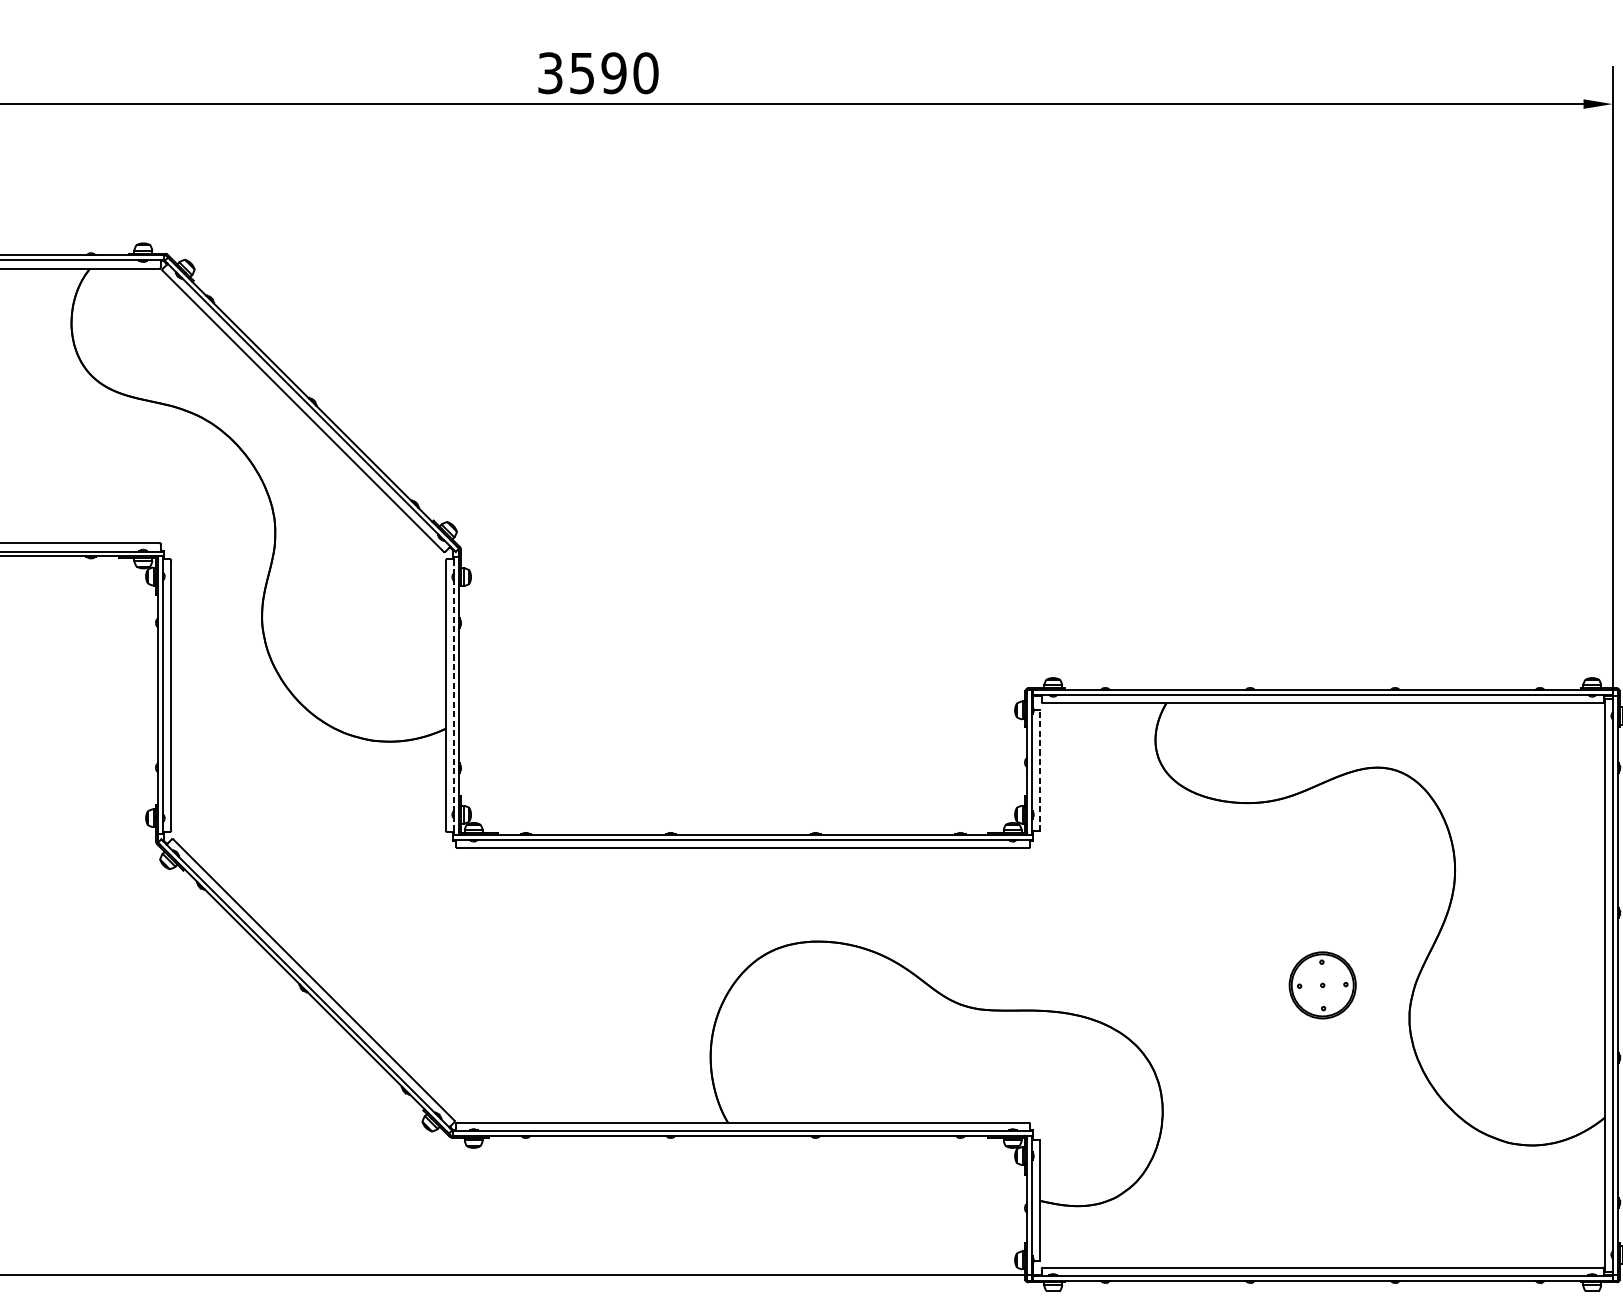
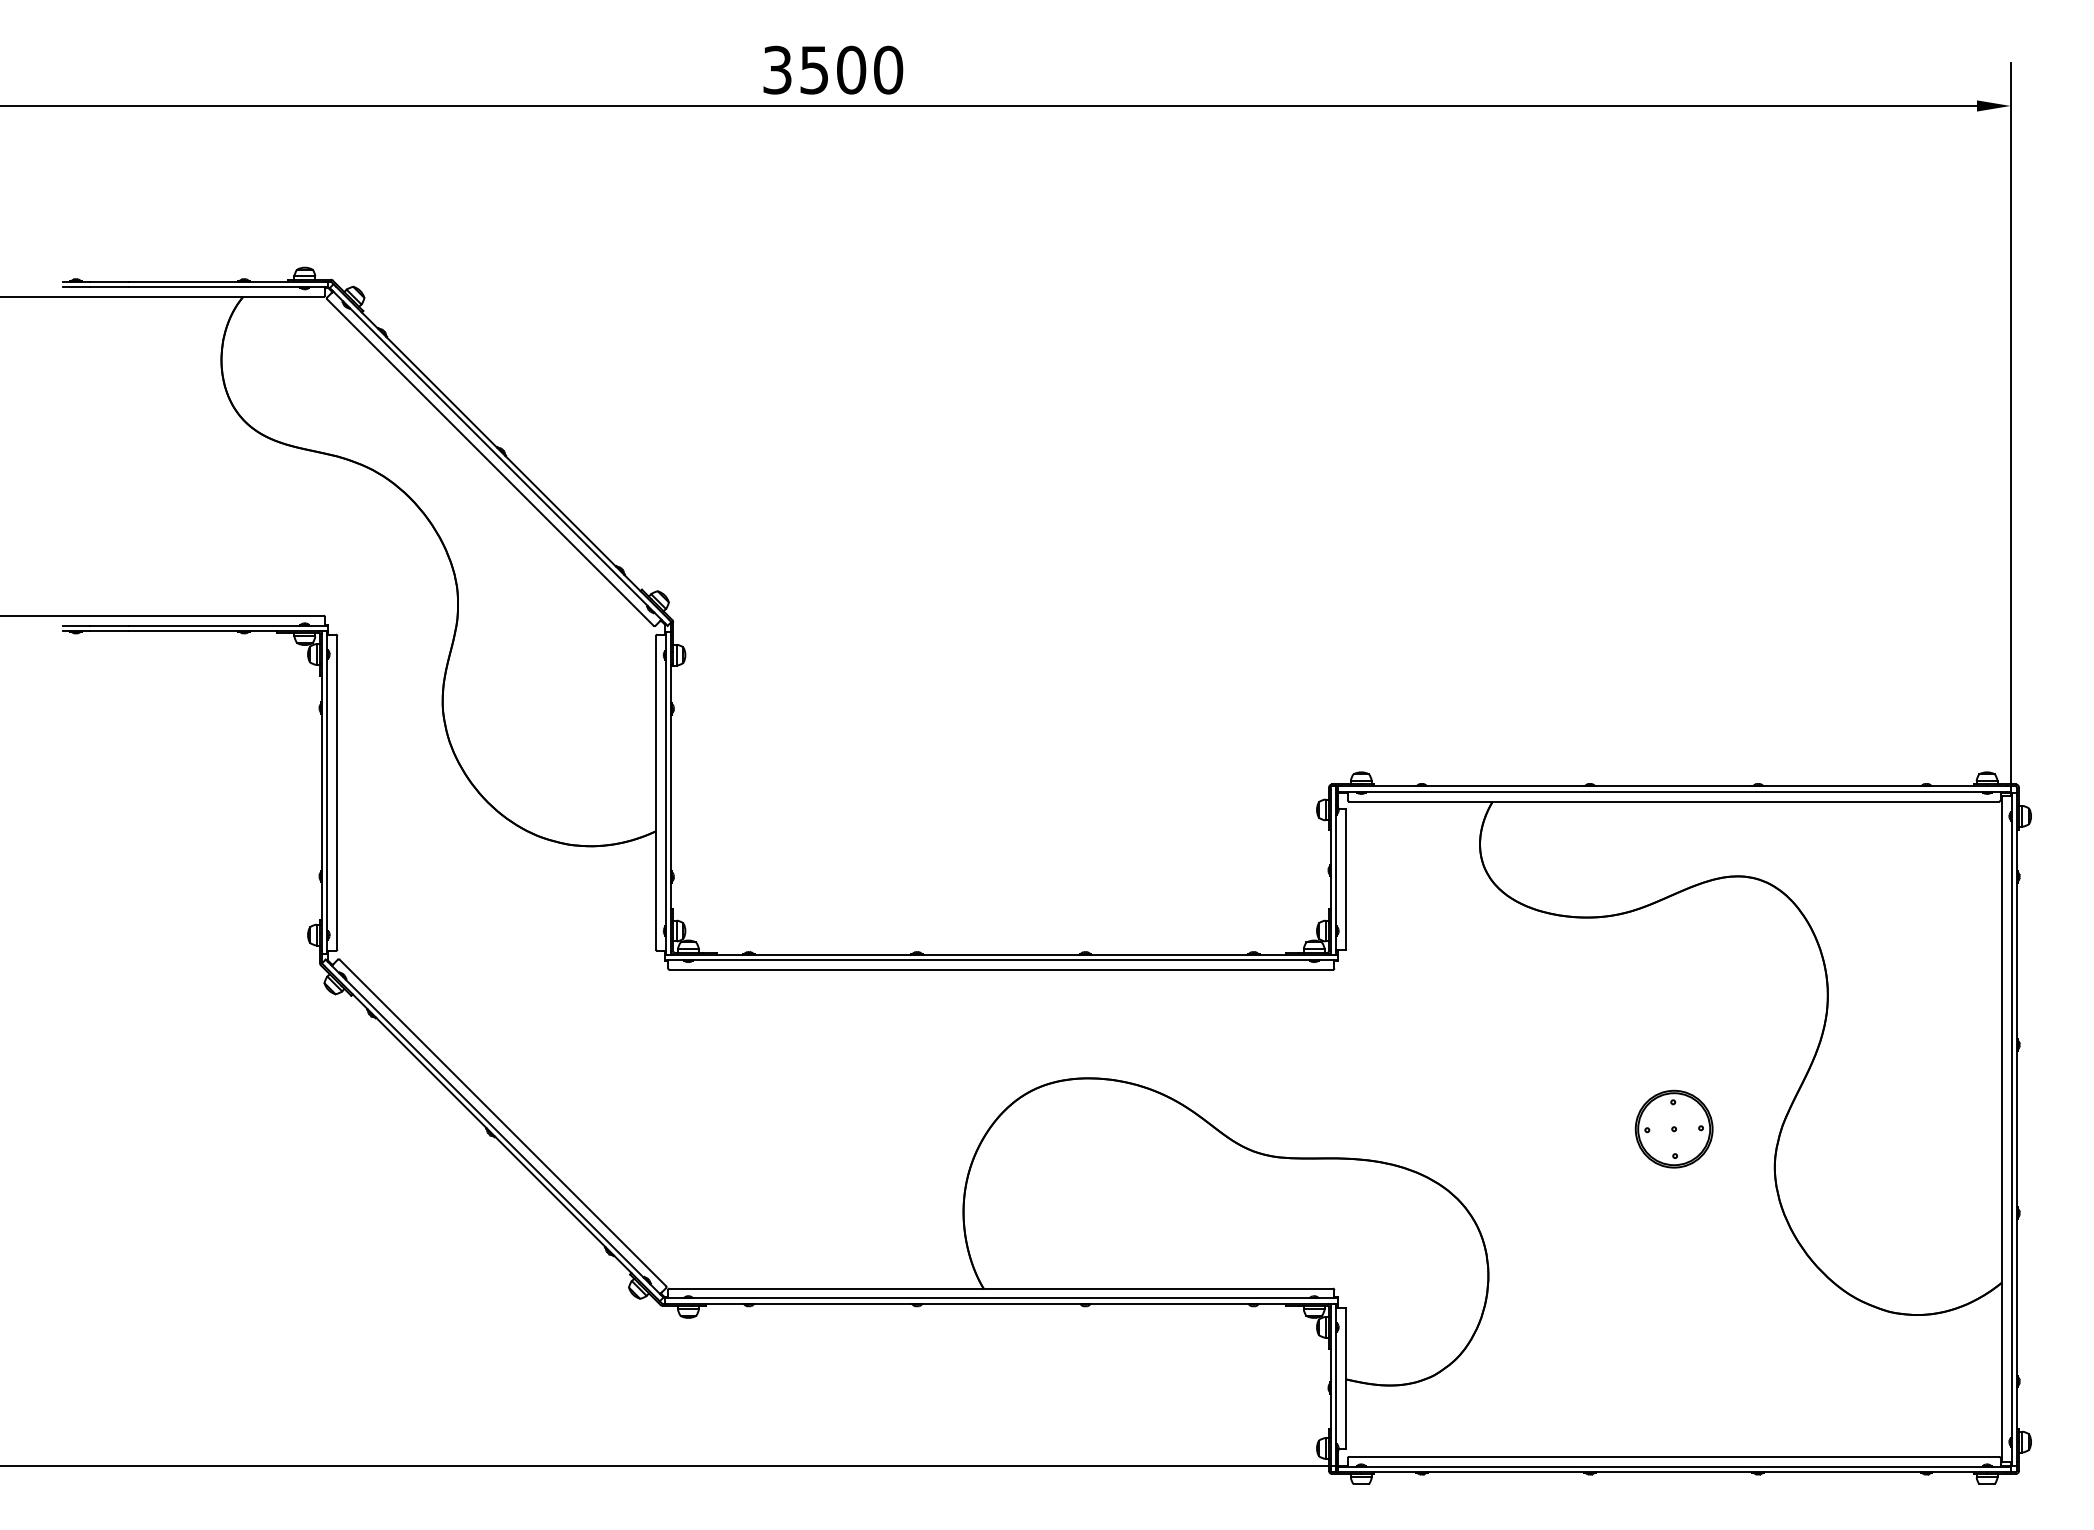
text: (614, 72) -> (851, 69), 3590 -> 3500
line: (453, 696) -> (665, 793), dashed -> solid
line: (1040, 770) -> (1346, 879), dashed -> solid

